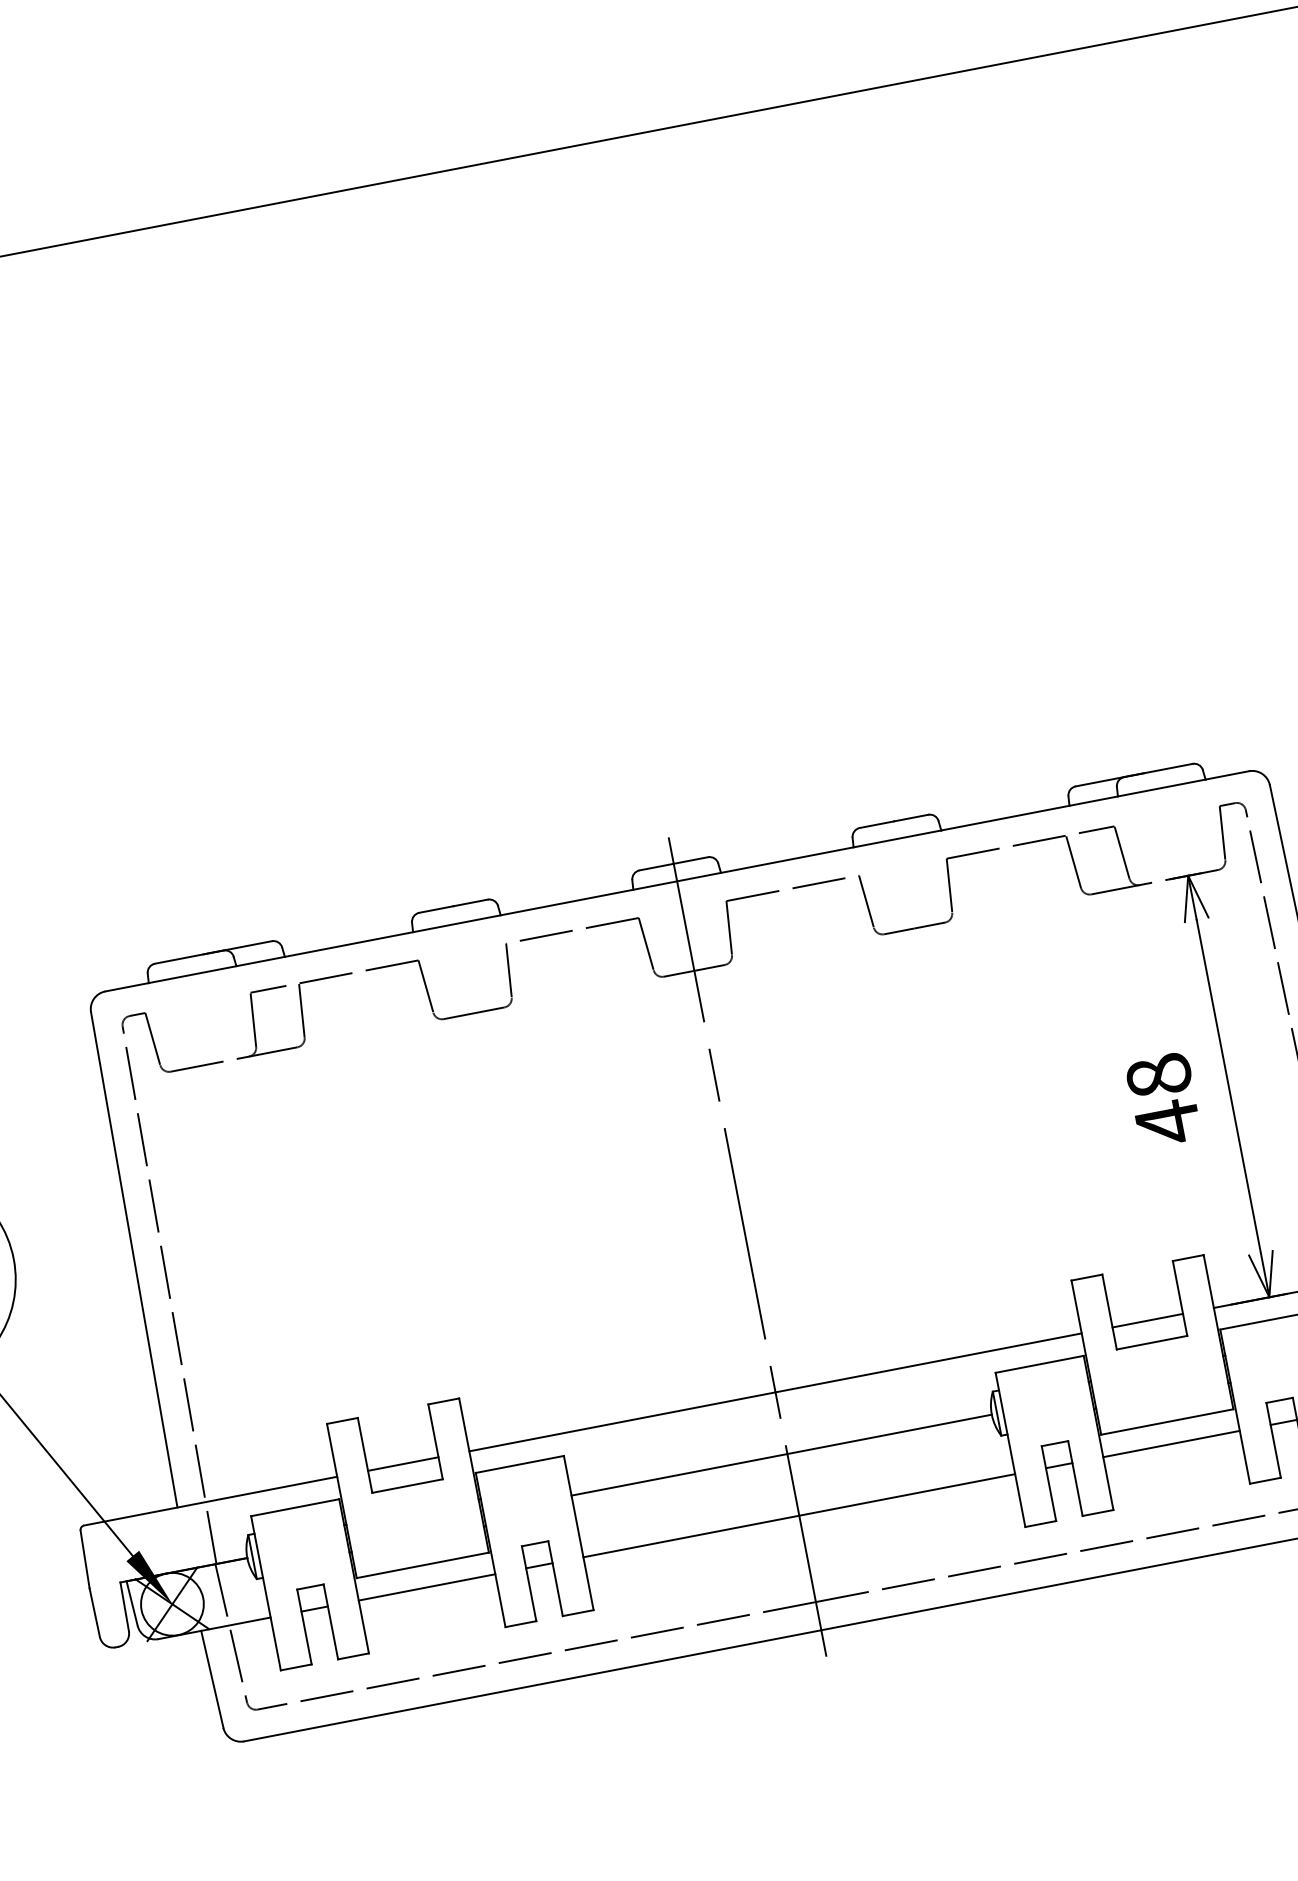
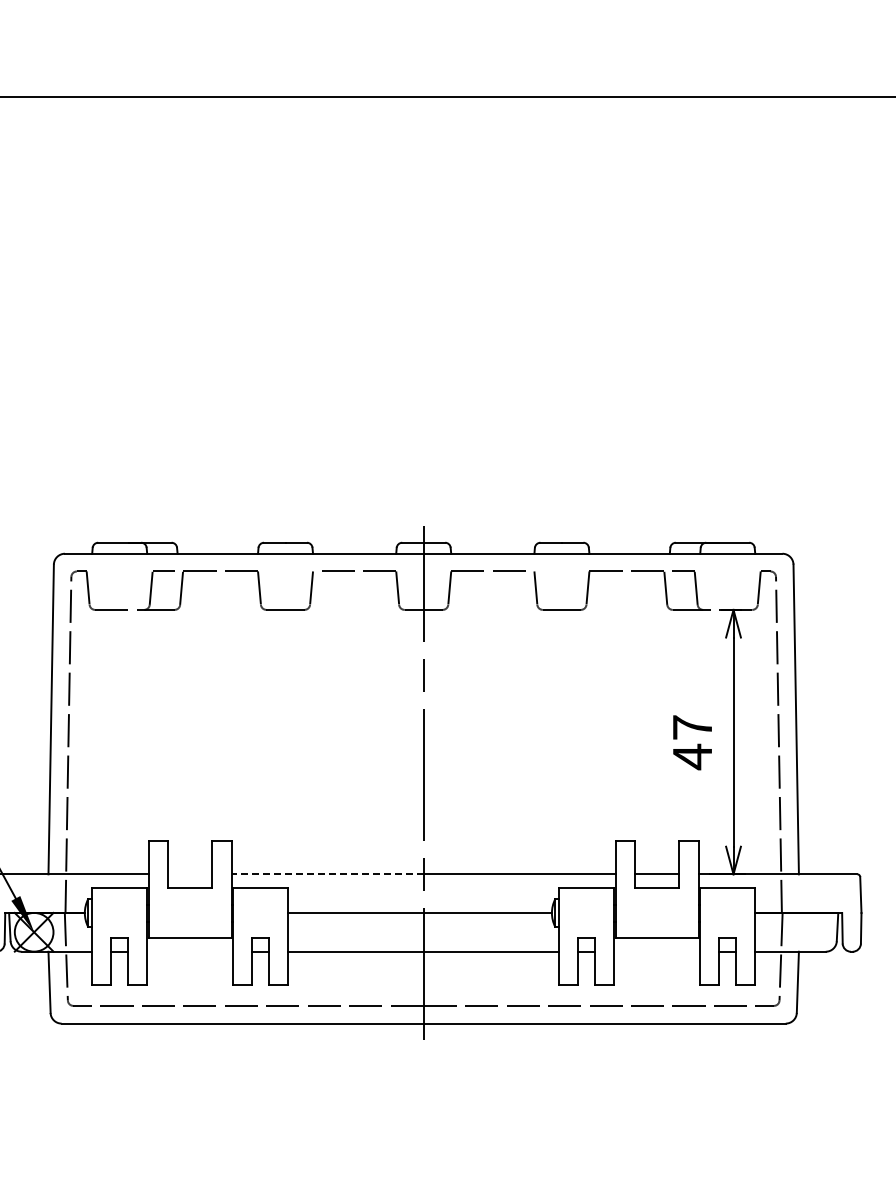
text: (1158, 1075) -> (692, 727), 48 -> 47
line: (622, 1422) -> (327, 874), solid -> dashed
line: (1171, 1443) -> (657, 951), removed
line: (403, 1464) -> (190, 874), removed
line: (425, 1587) -> (189, 951), removed

